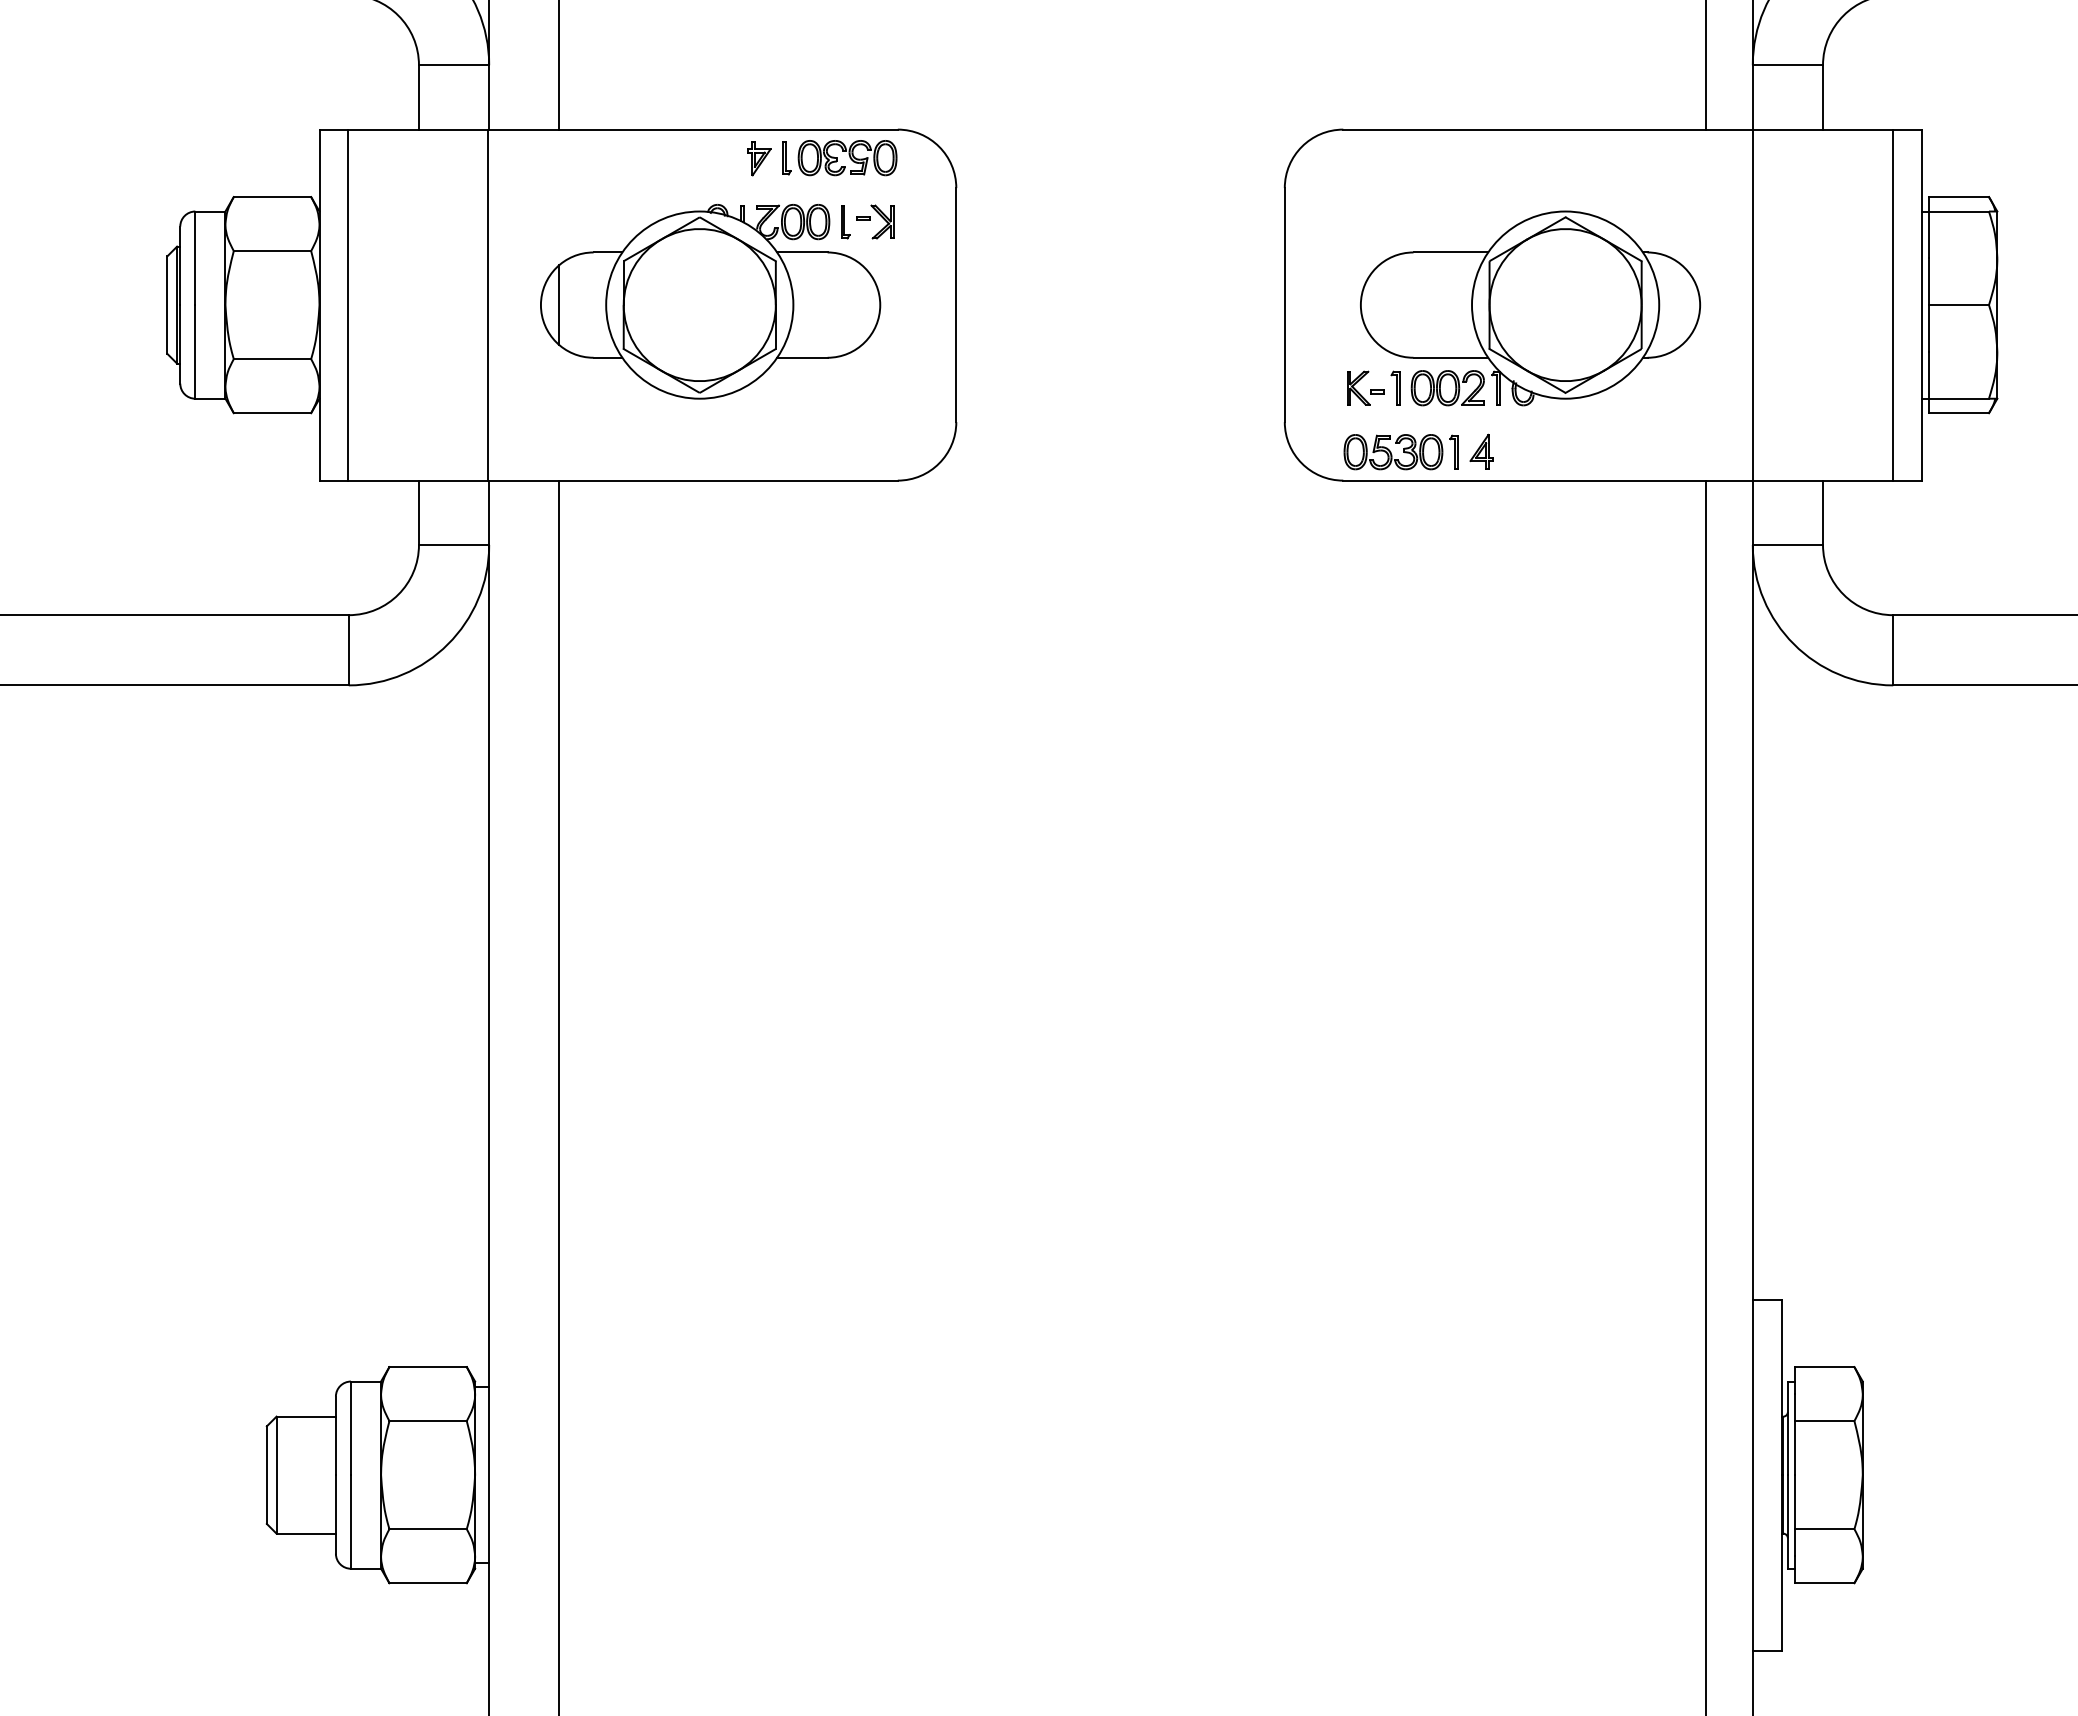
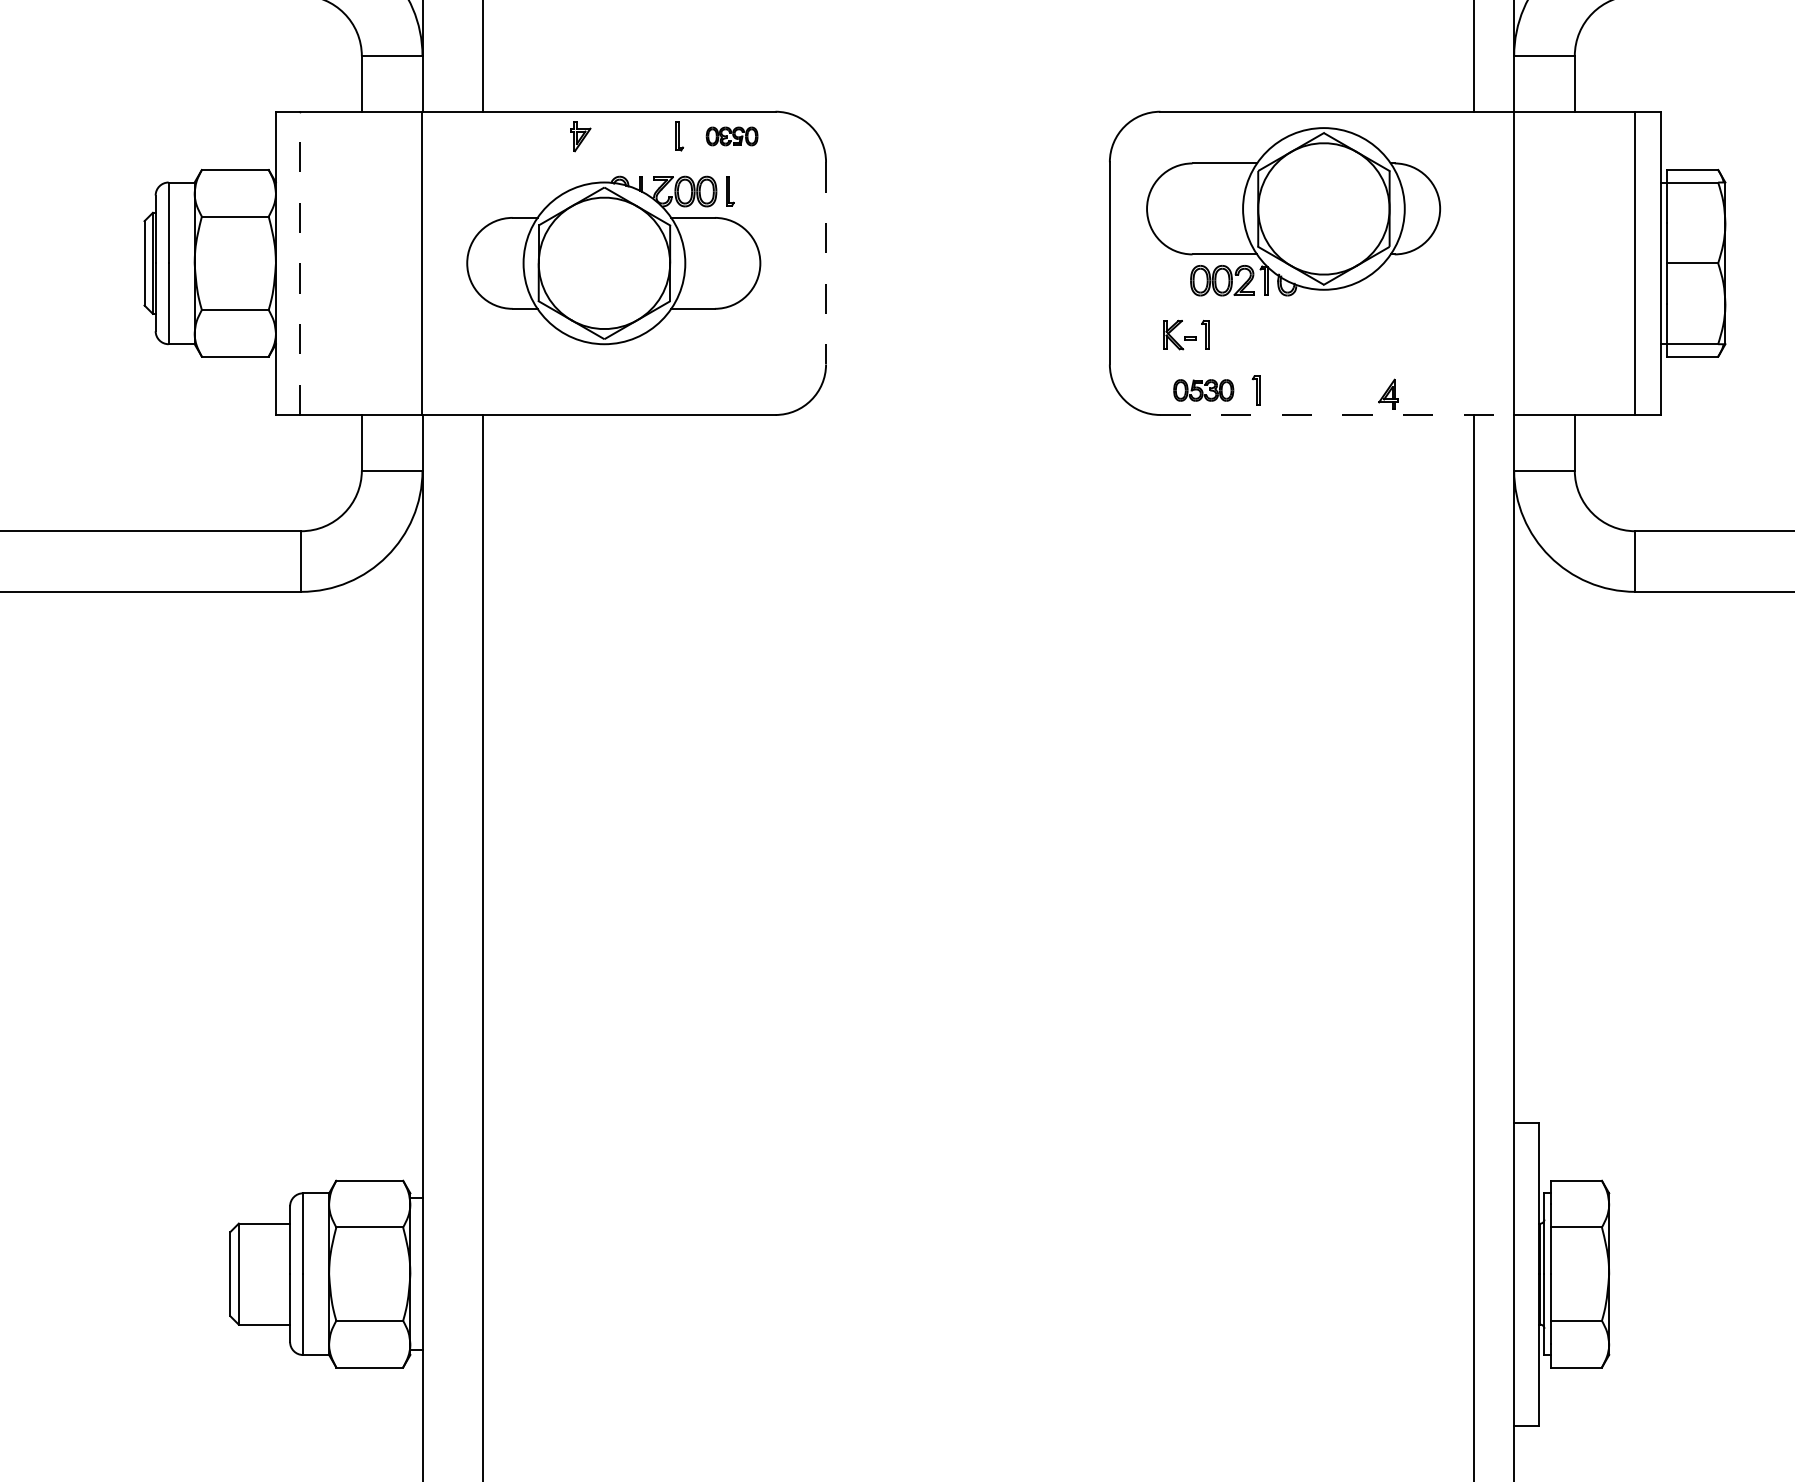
part: (759, 158) -> (580, 136), moved
part: (847, 158) -> (732, 136), size x0.6
part: (875, 221) -> (756, 191), removed
line: (347, 305) -> (300, 263), solid -> dashed
line: (559, 305) -> (483, 263), removed
line: (956, 305) -> (826, 263), solid -> dashed
part: (1530, 308) -> (1293, 211), moved
part: (1481, 451) -> (1388, 394), moved
part: (1393, 452) -> (1203, 390), size x0.7
line: (1548, 480) -> (1337, 414), solid -> dashed

